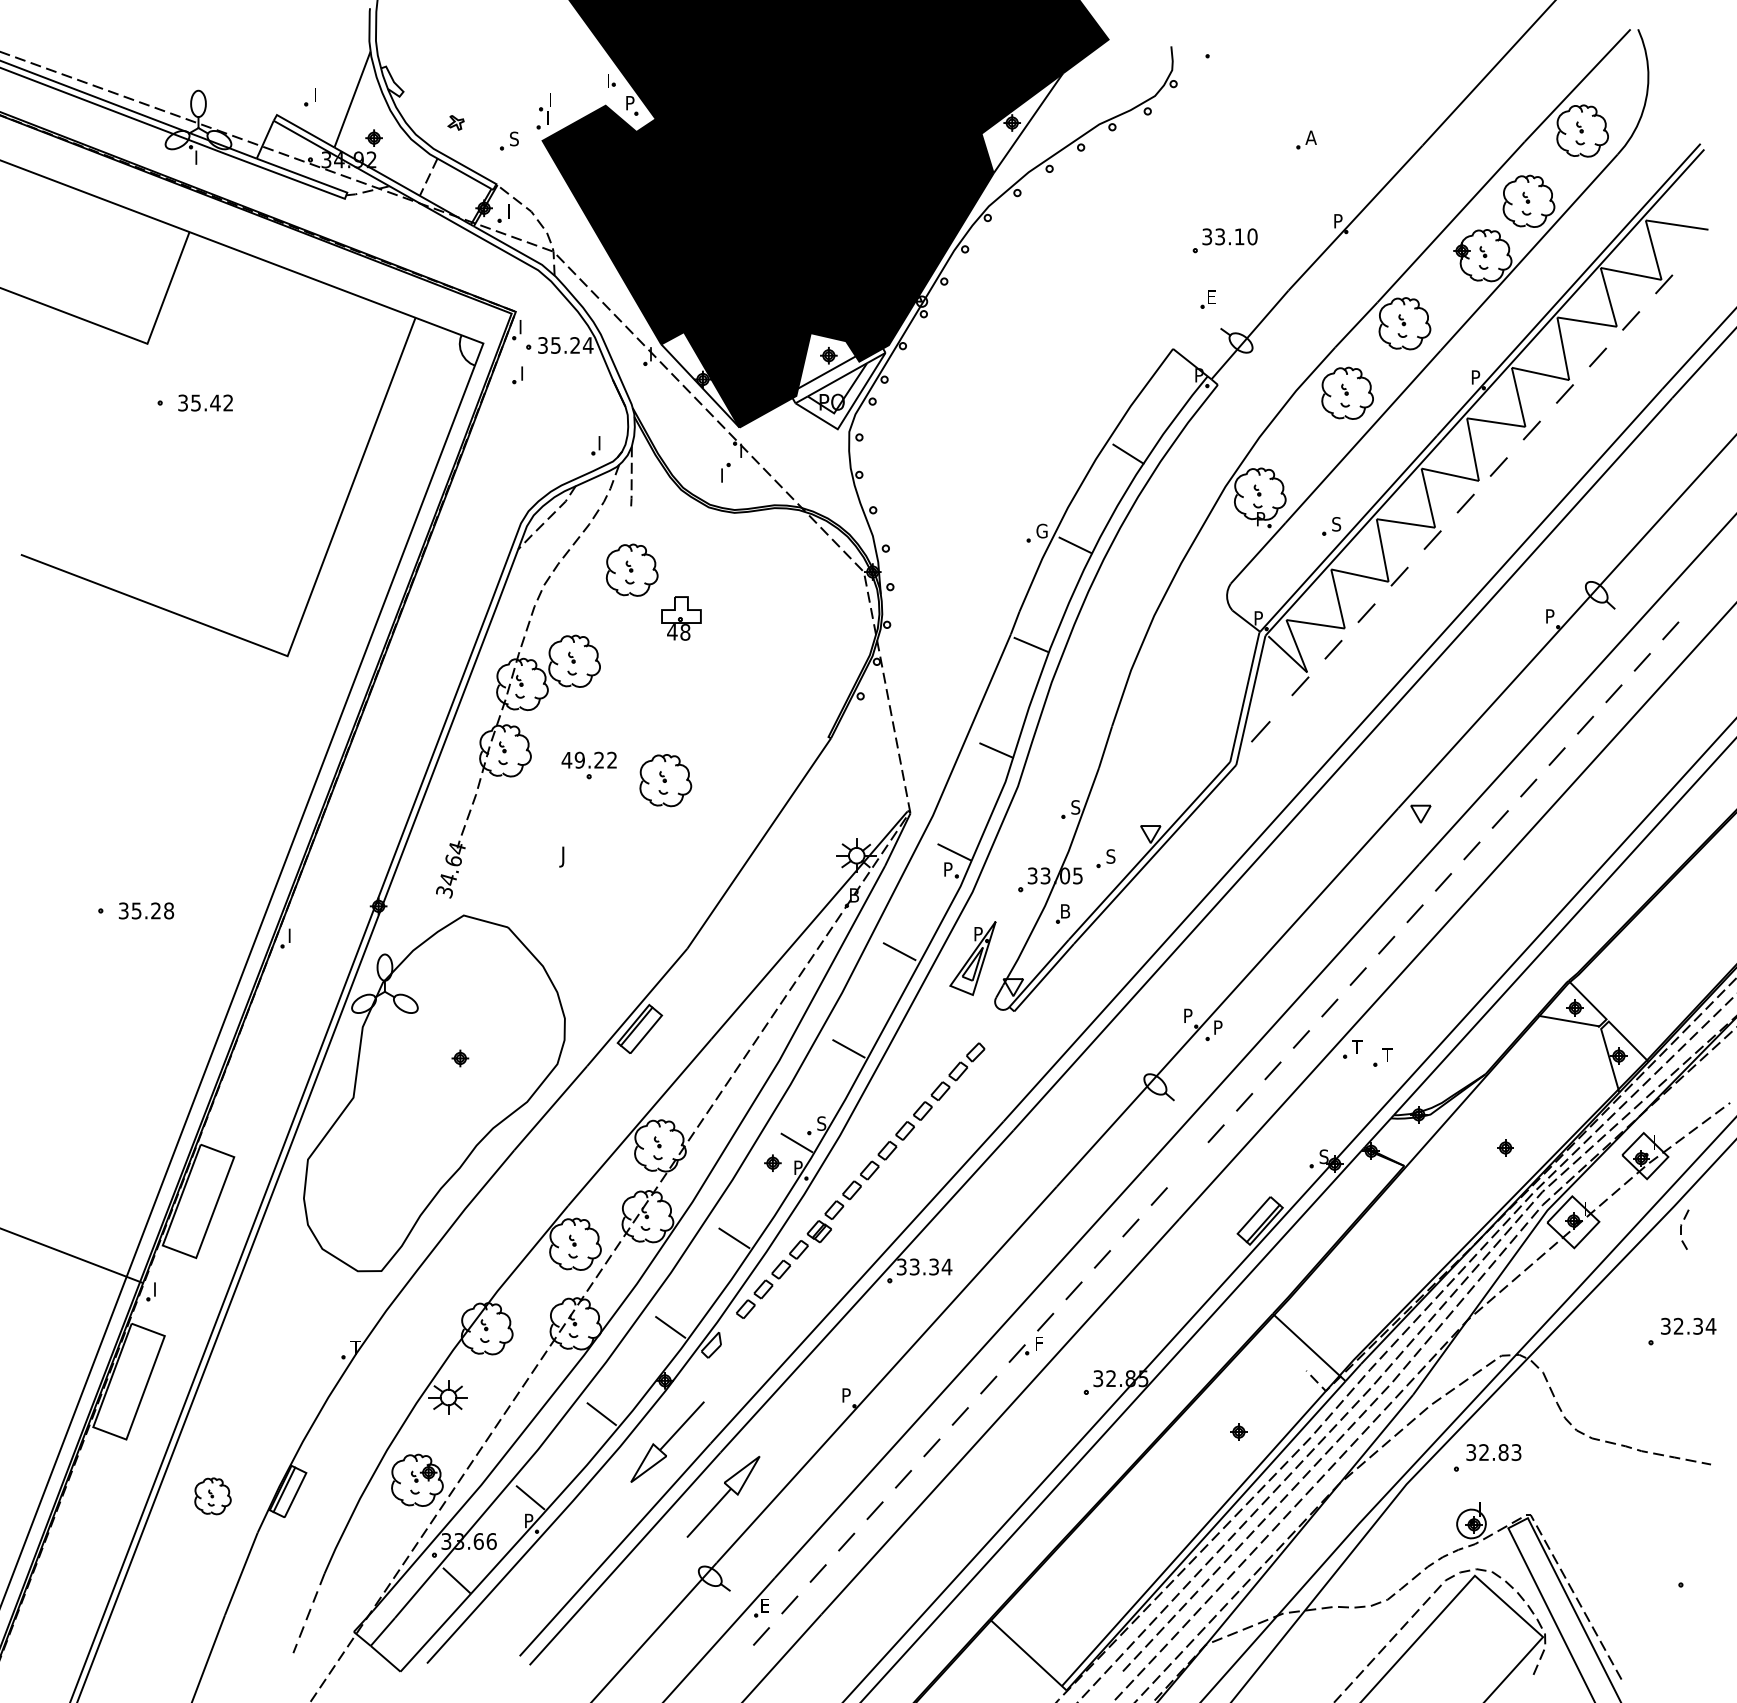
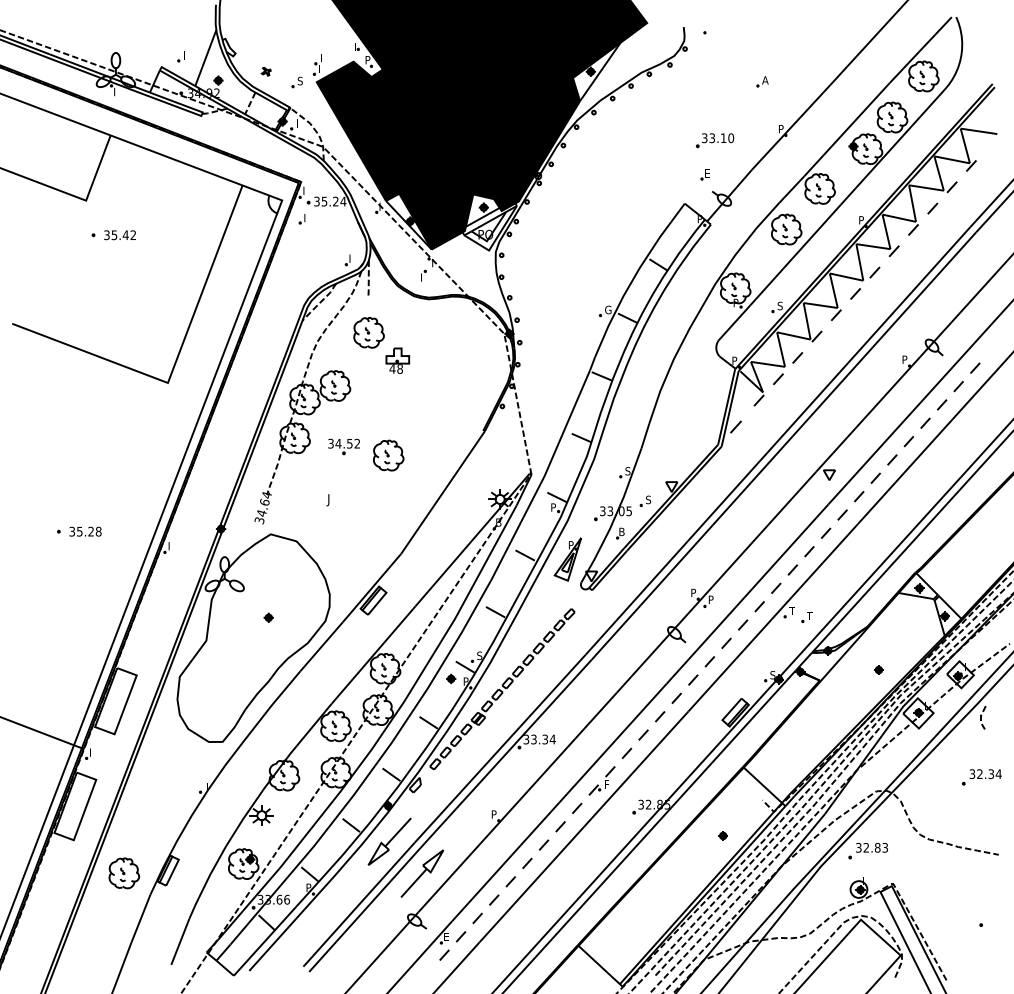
text: (581, 759) -> (339, 443), 49.22 -> 34.52
line: (1188, 1164) -> (693, 679), added
part: (213, 1496) -> (124, 873), size x1.43
line: (309, 1613) -> (180, 941), dashed -> solid

